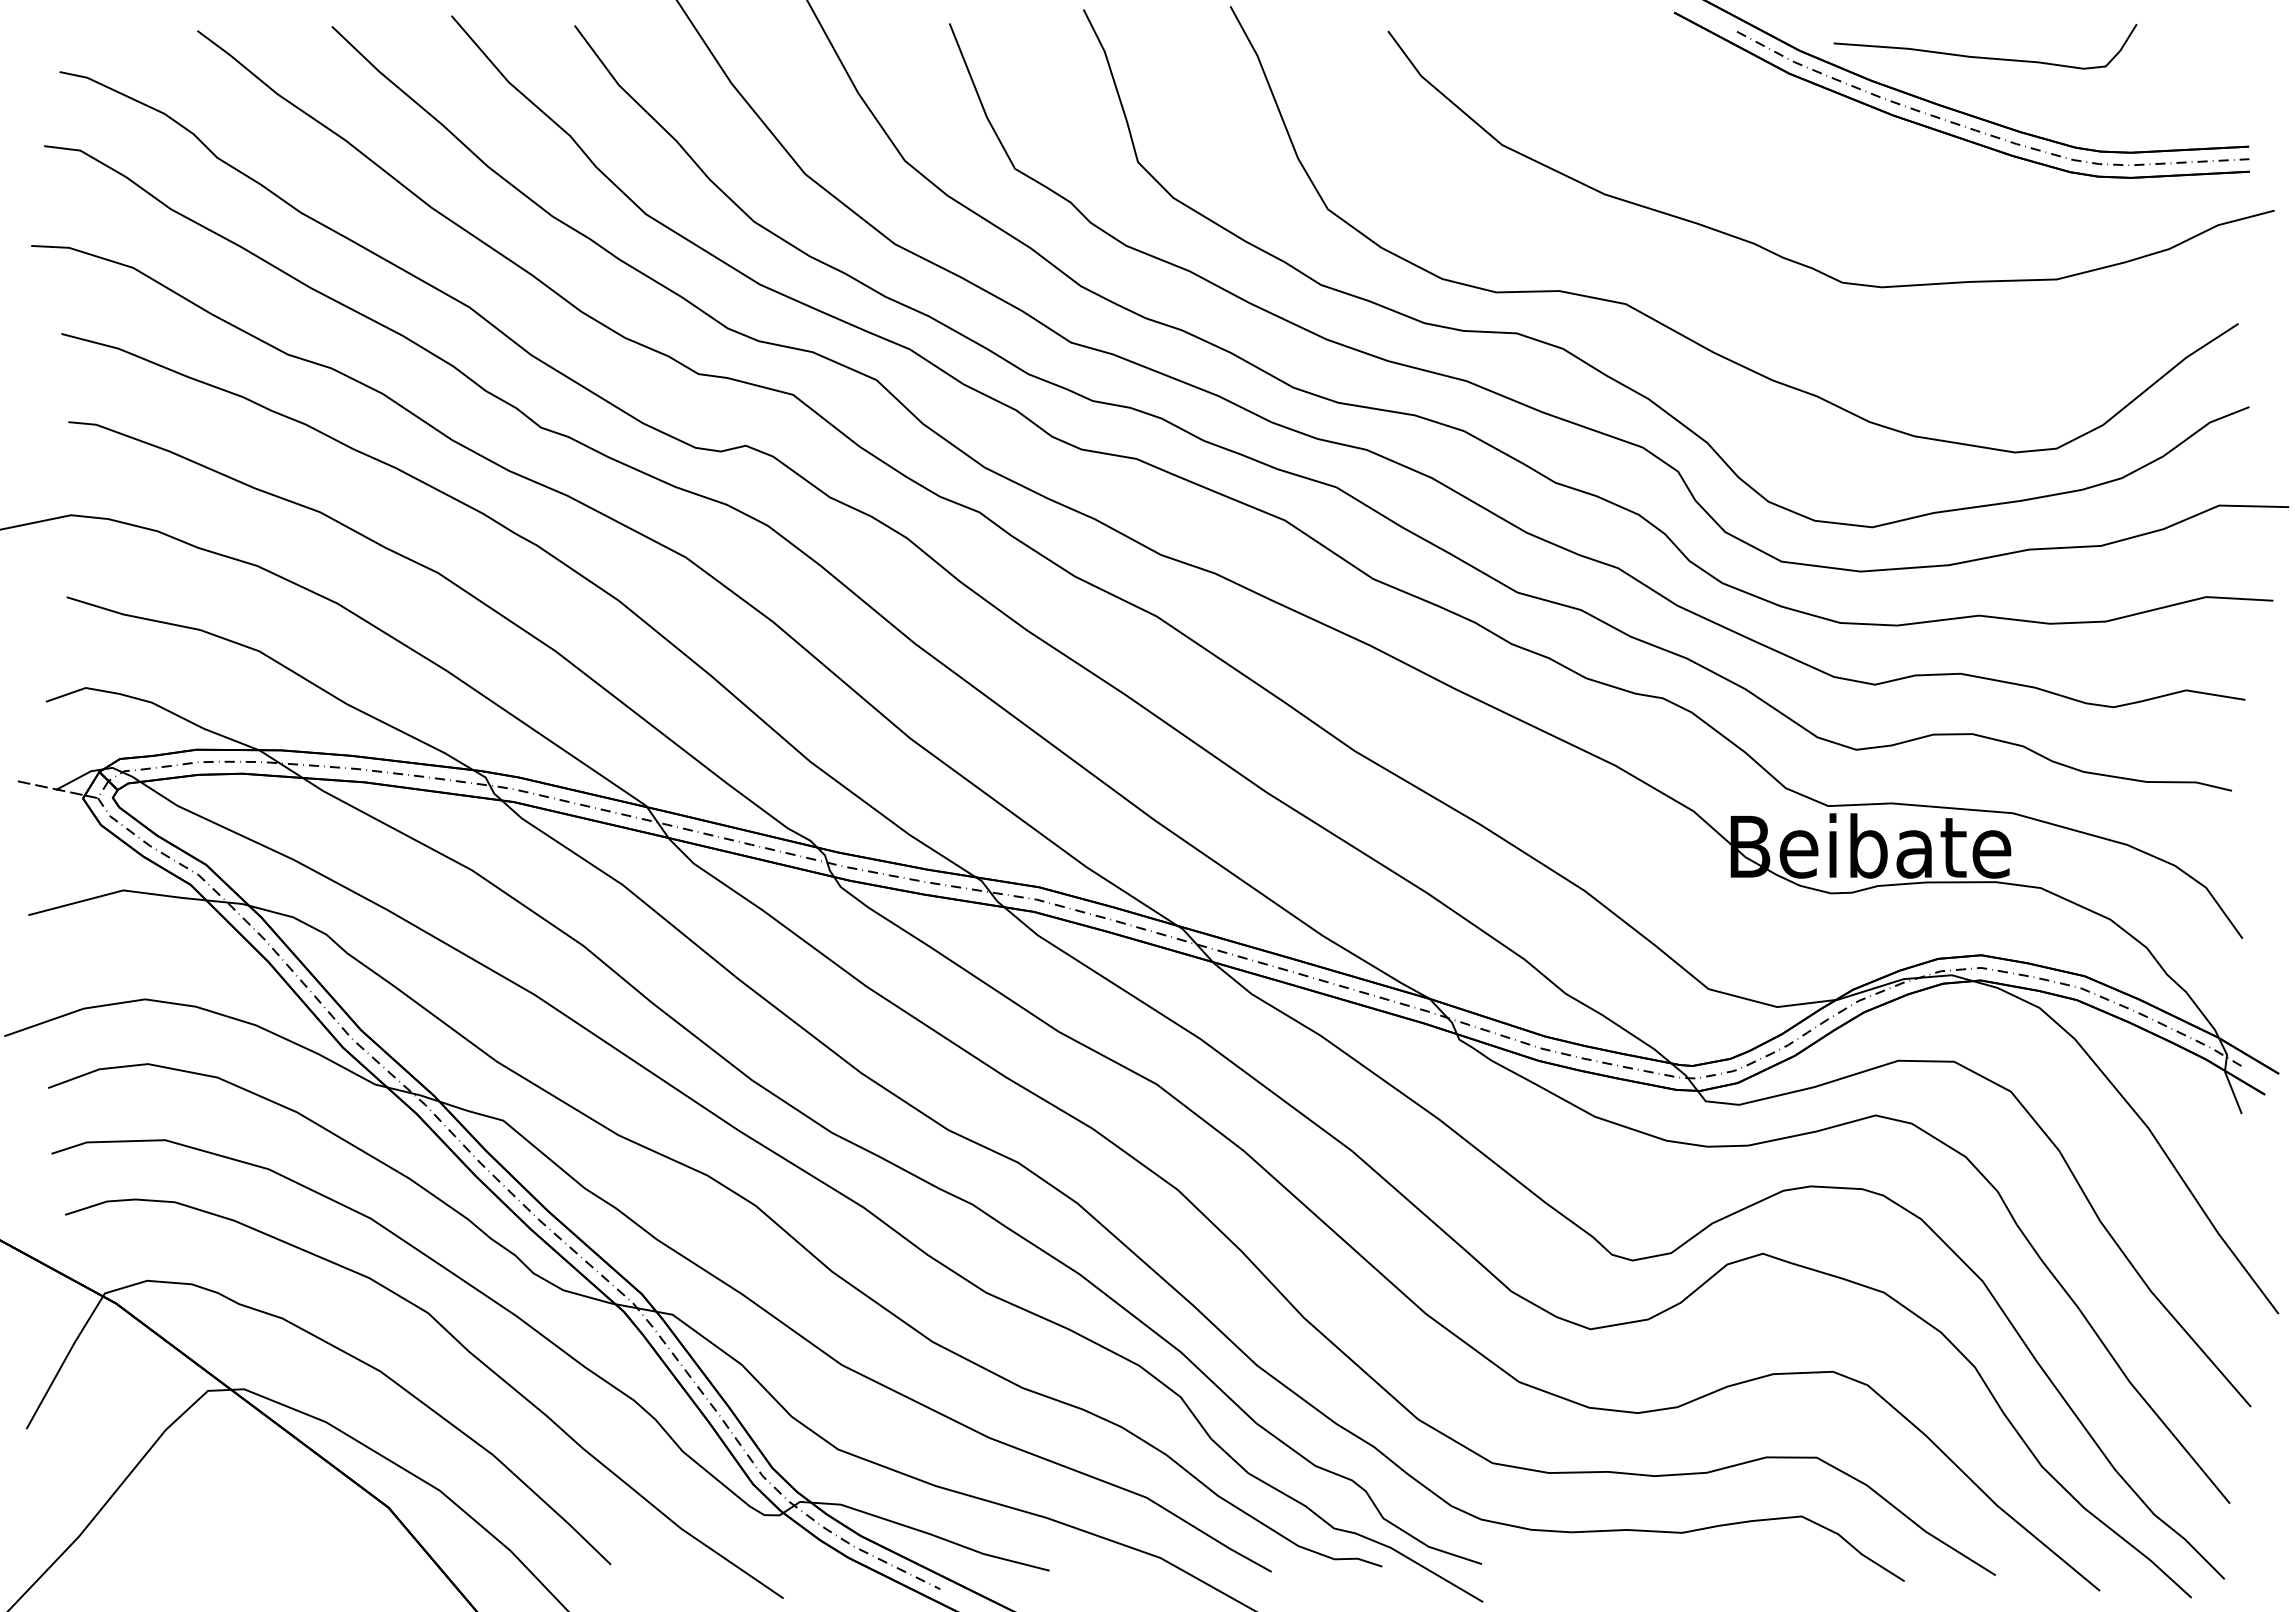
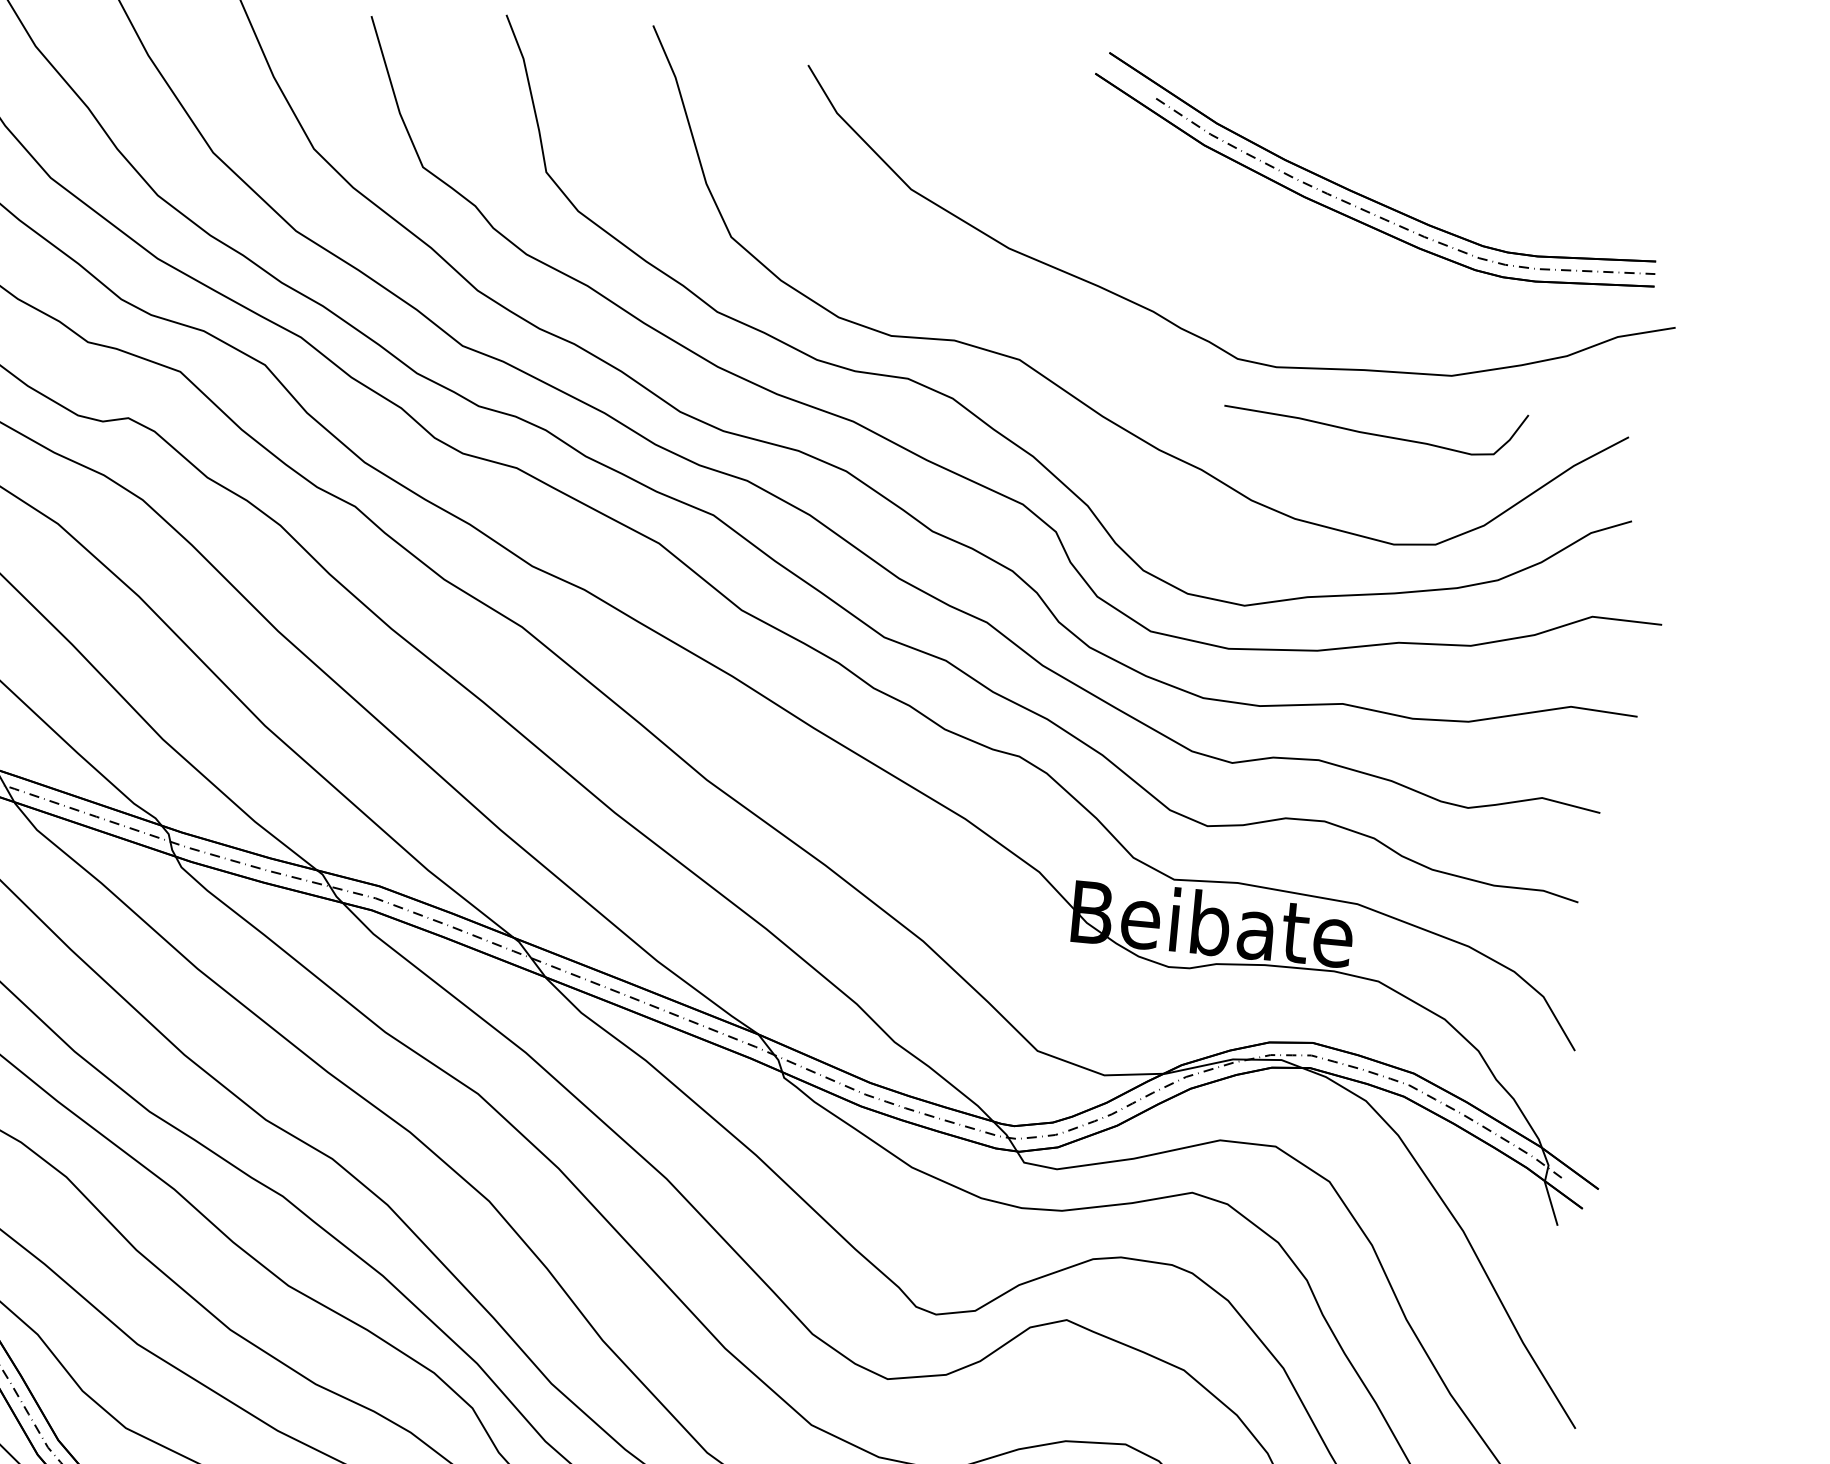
curve: (1981, 56) -> (1370, 432), moved

